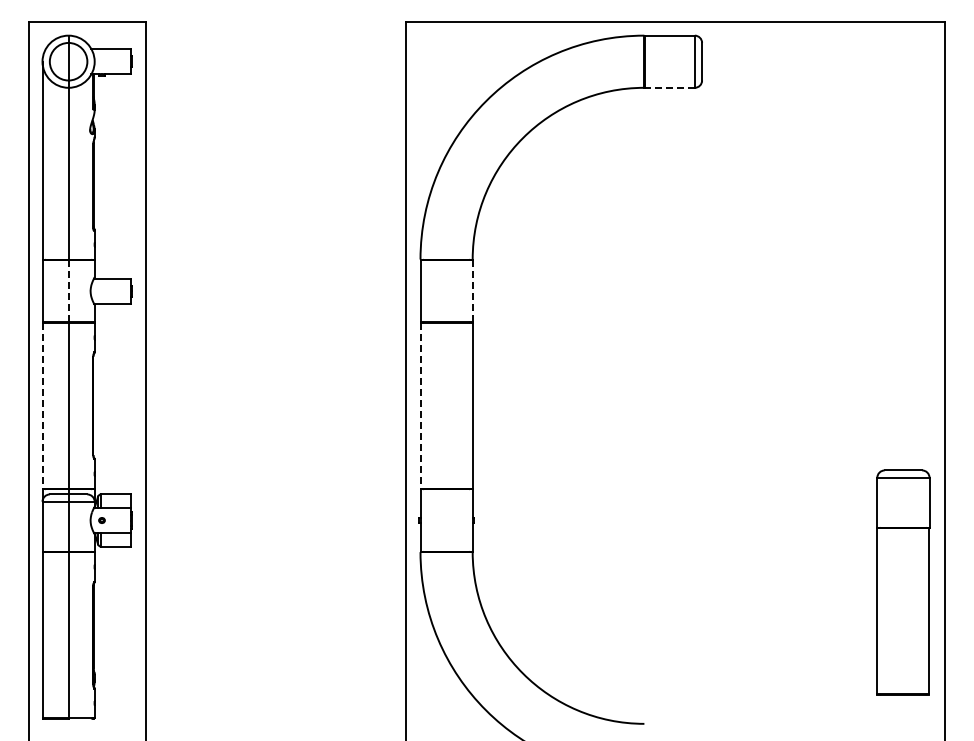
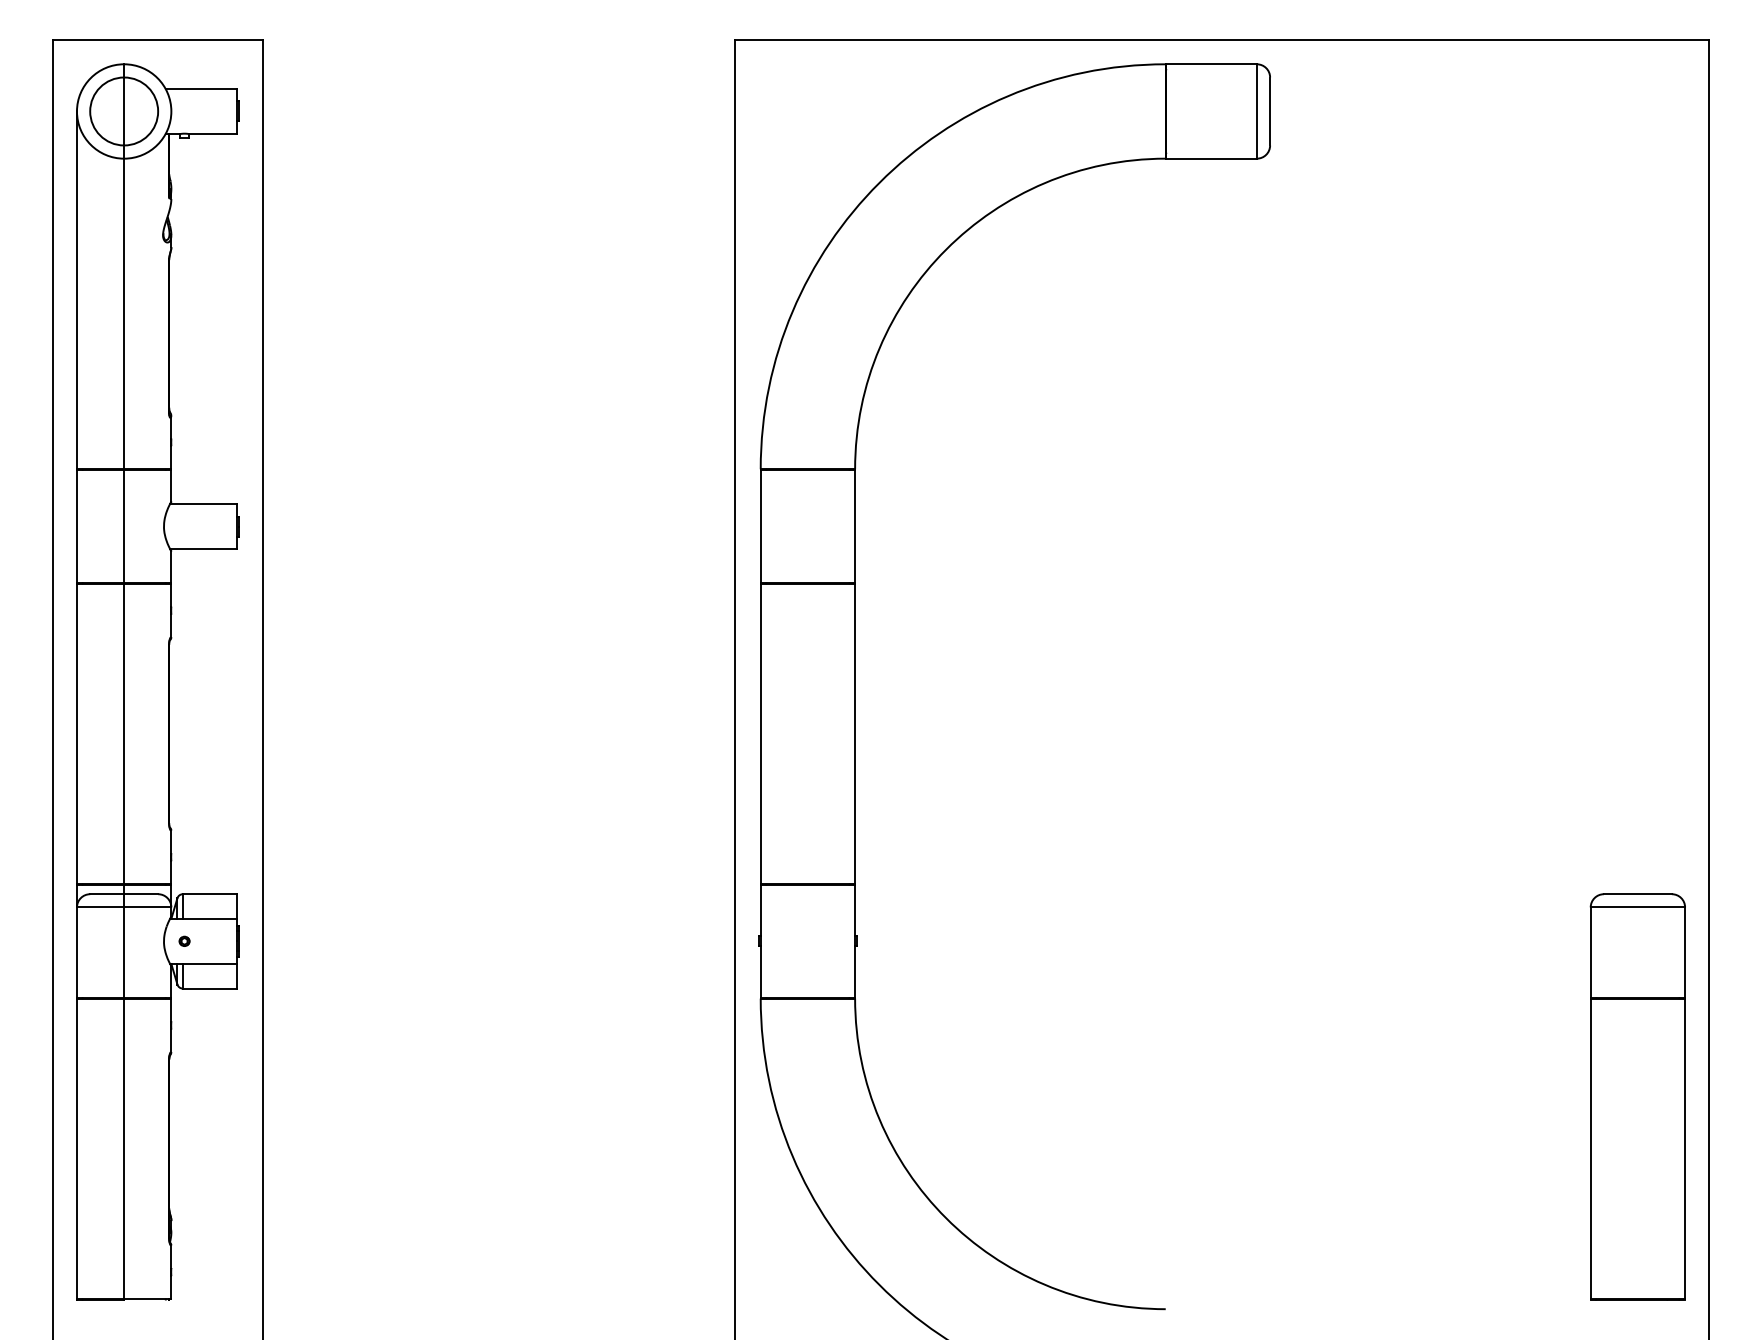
line: (669, 87) -> (1211, 158), dashed -> solid
line: (68, 291) -> (123, 527), dashed -> solid
line: (472, 291) -> (854, 527), dashed -> solid
line: (42, 406) -> (76, 735), dashed -> solid
line: (420, 406) -> (760, 735), dashed -> solid
part: (903, 582) -> (1638, 1096), moved

